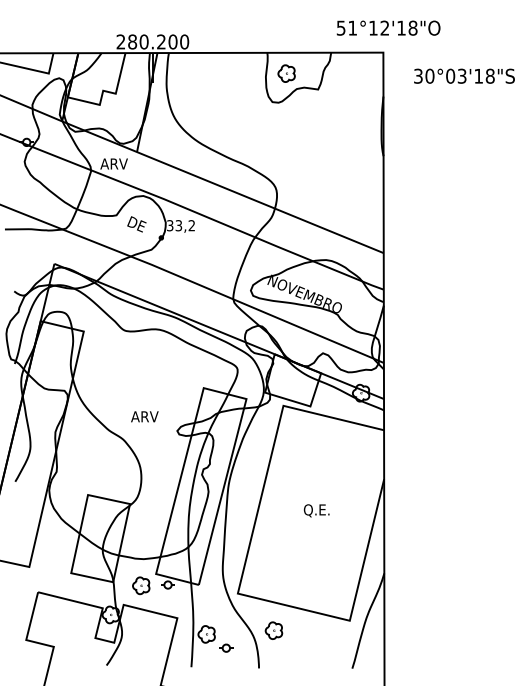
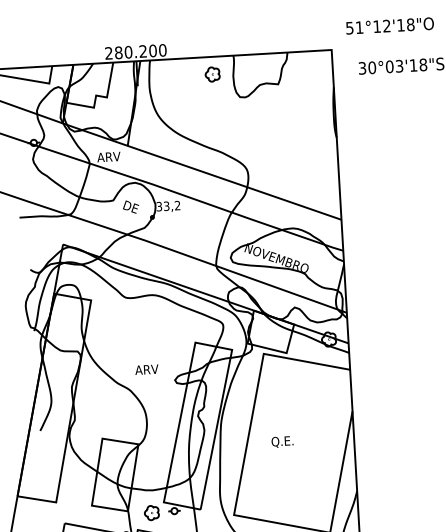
text: (388, 27) -> (389, 25), moved
part: (286, 73) -> (212, 74), moved
text: (316, 510) -> (282, 441), moved

